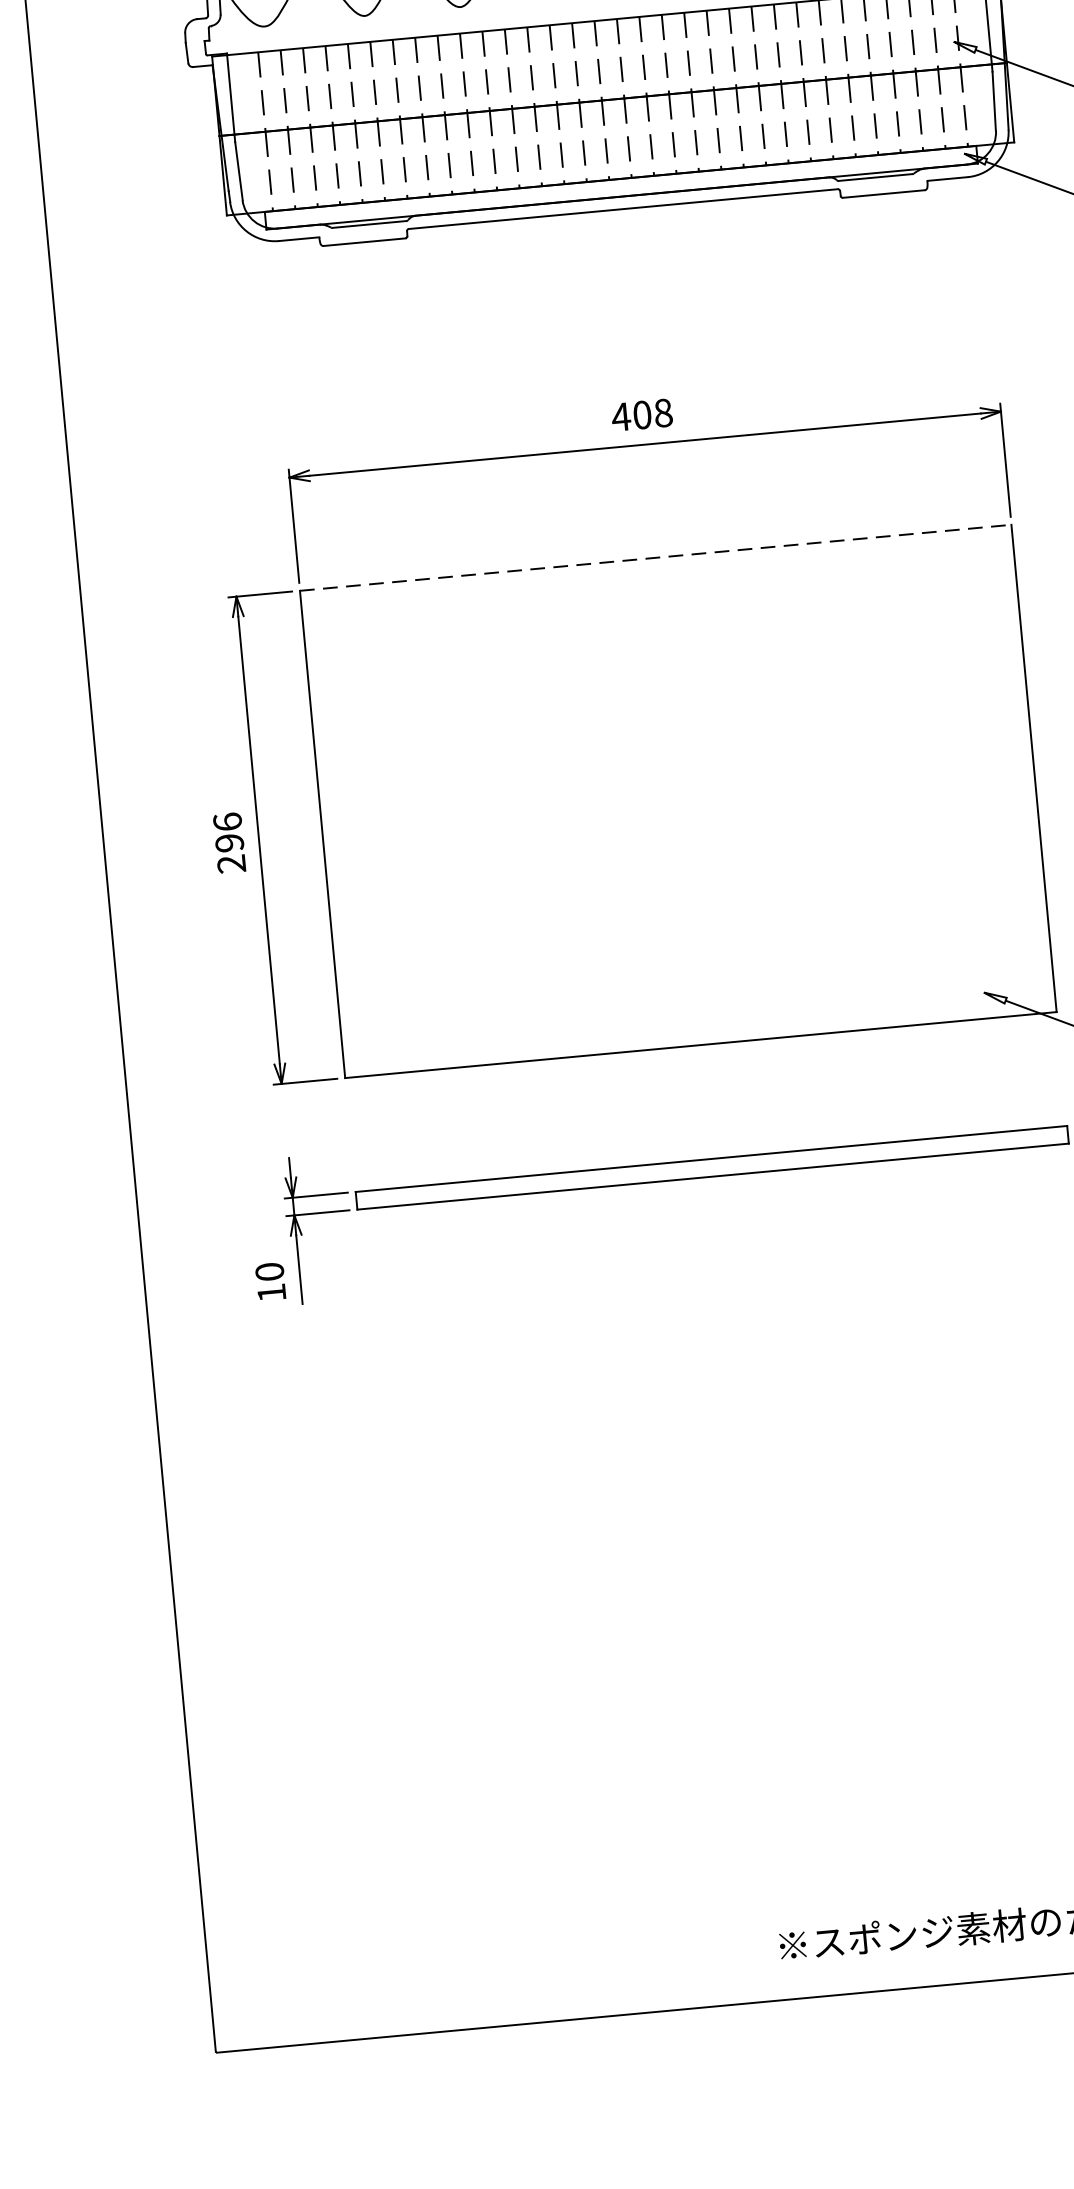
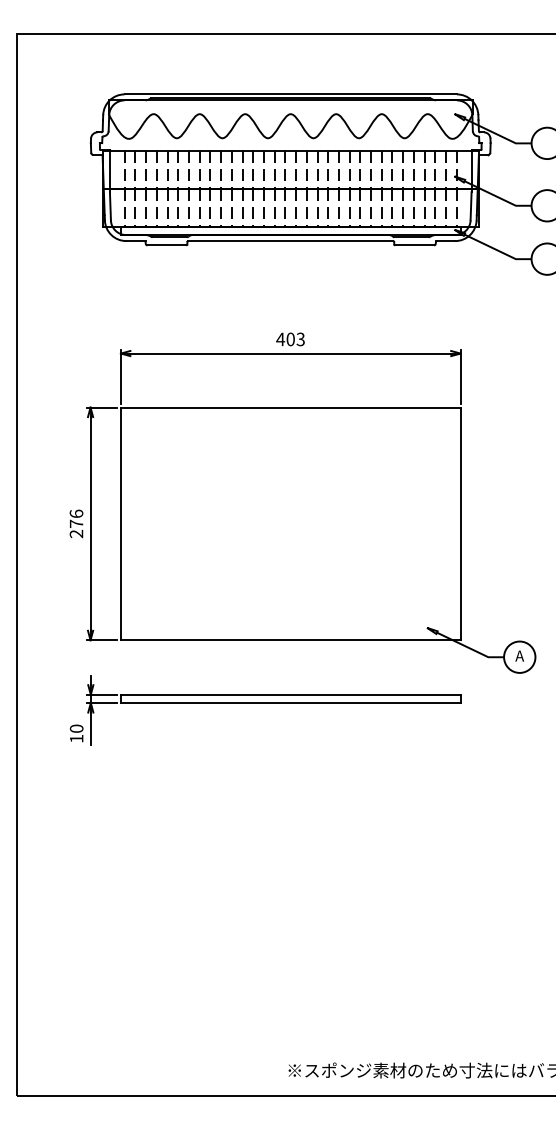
text: (662, 413) -> (300, 339), 408 -> 403
line: (655, 557) -> (290, 407), dashed -> solid
text: (229, 842) -> (76, 523), 296 -> 276

